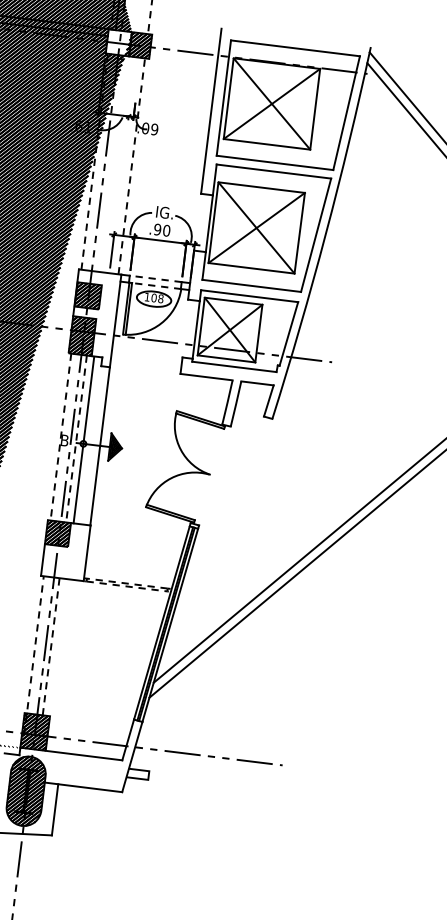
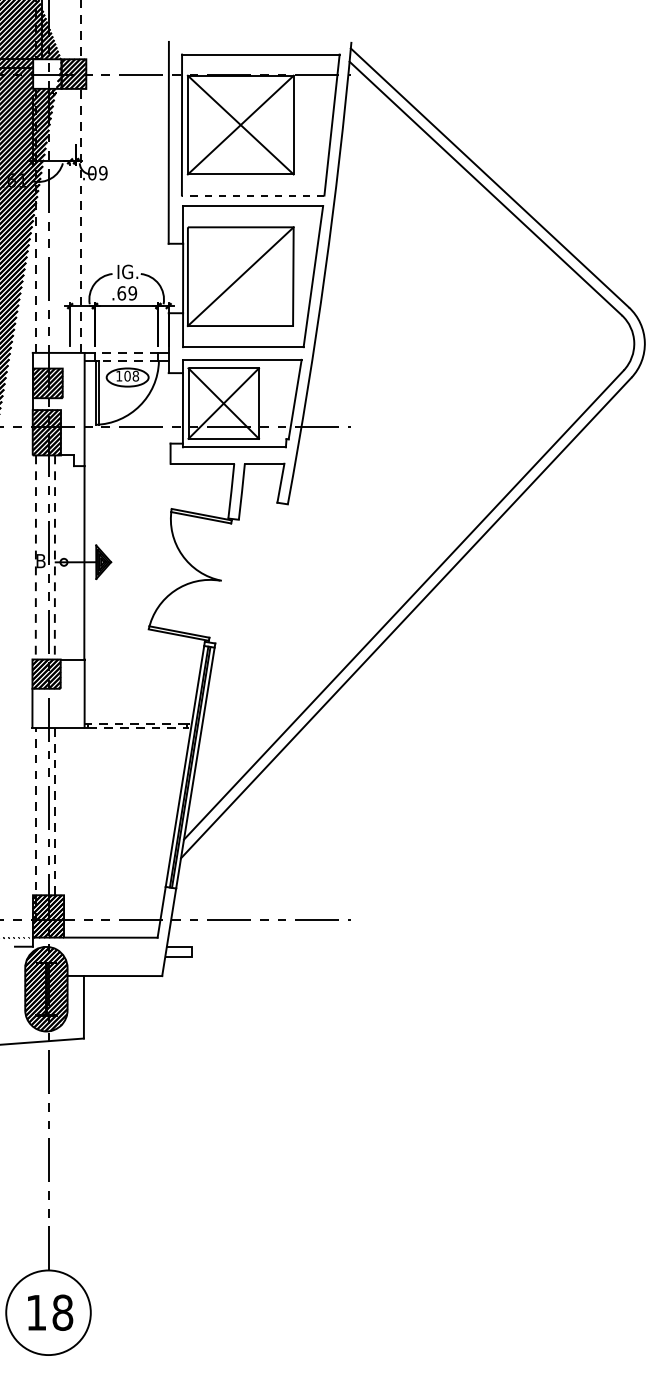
line: (274, 162) -> (252, 195), solid -> dashed
line: (256, 227) -> (240, 276), removed
text: (161, 230) -> (126, 293), .90 -> .69
line: (83, 439) -> (63, 557), removed

